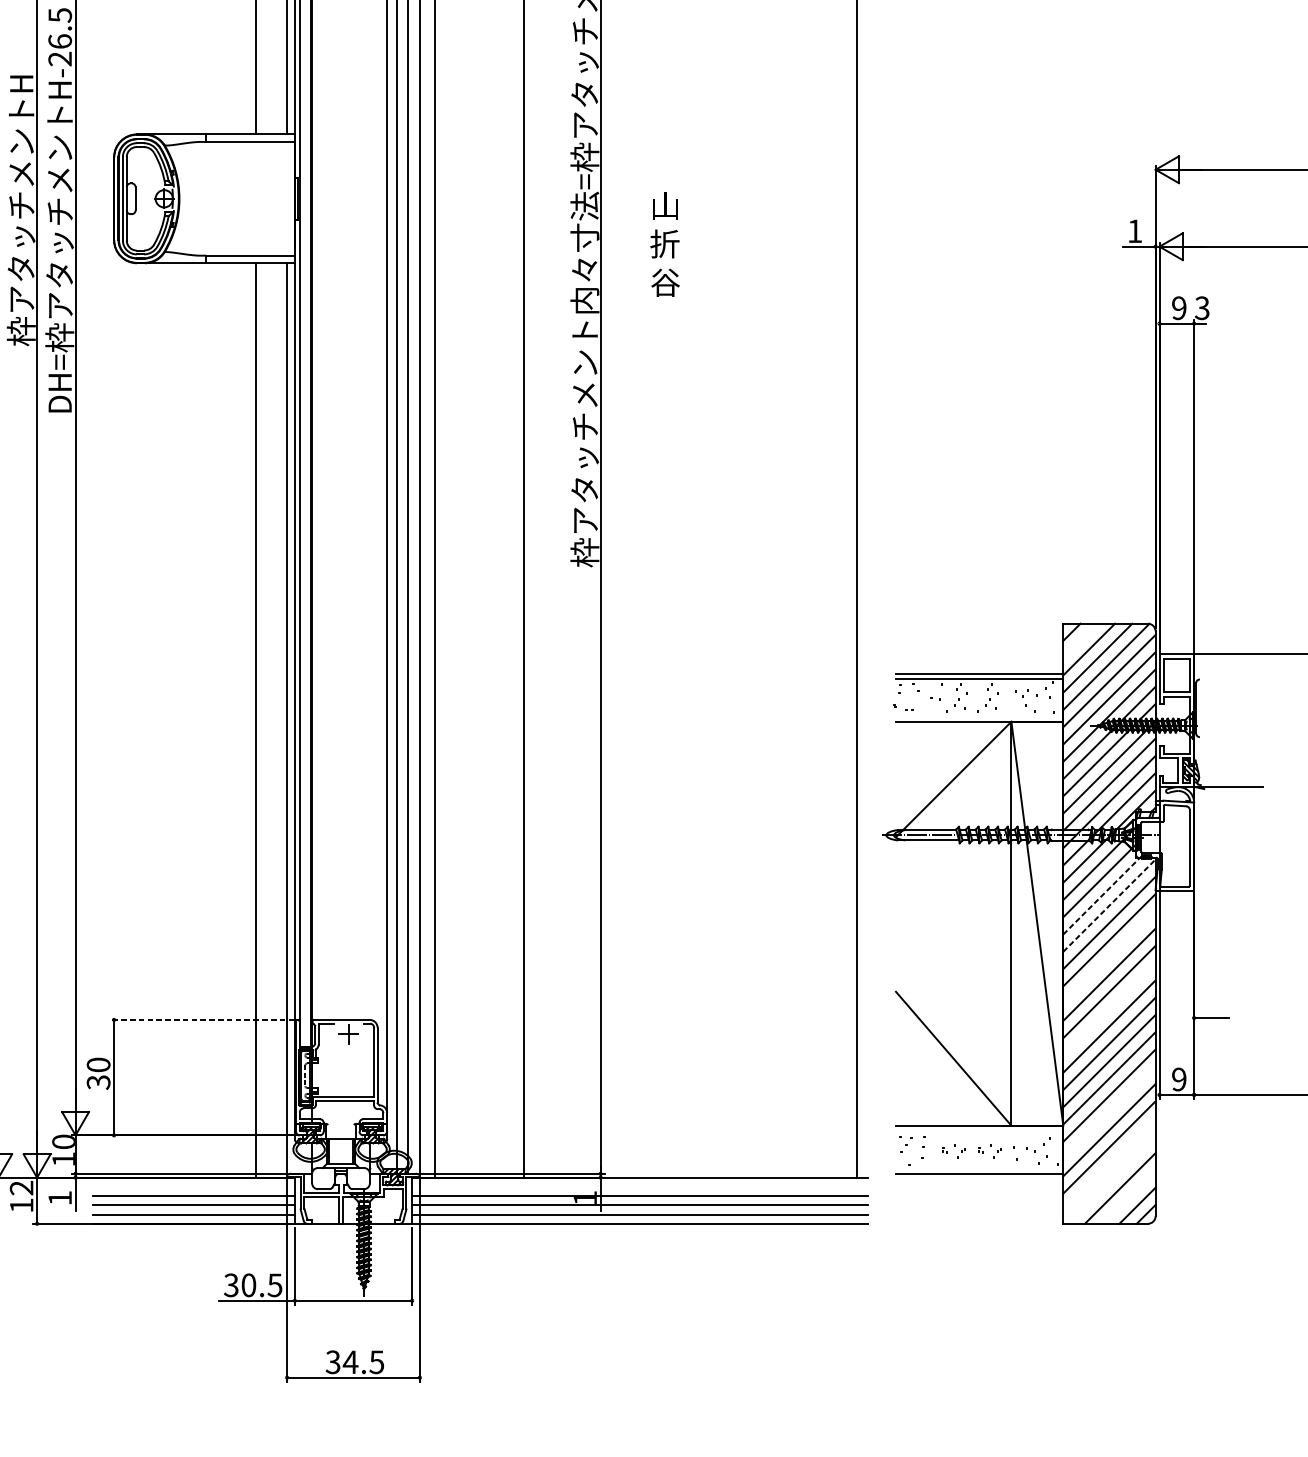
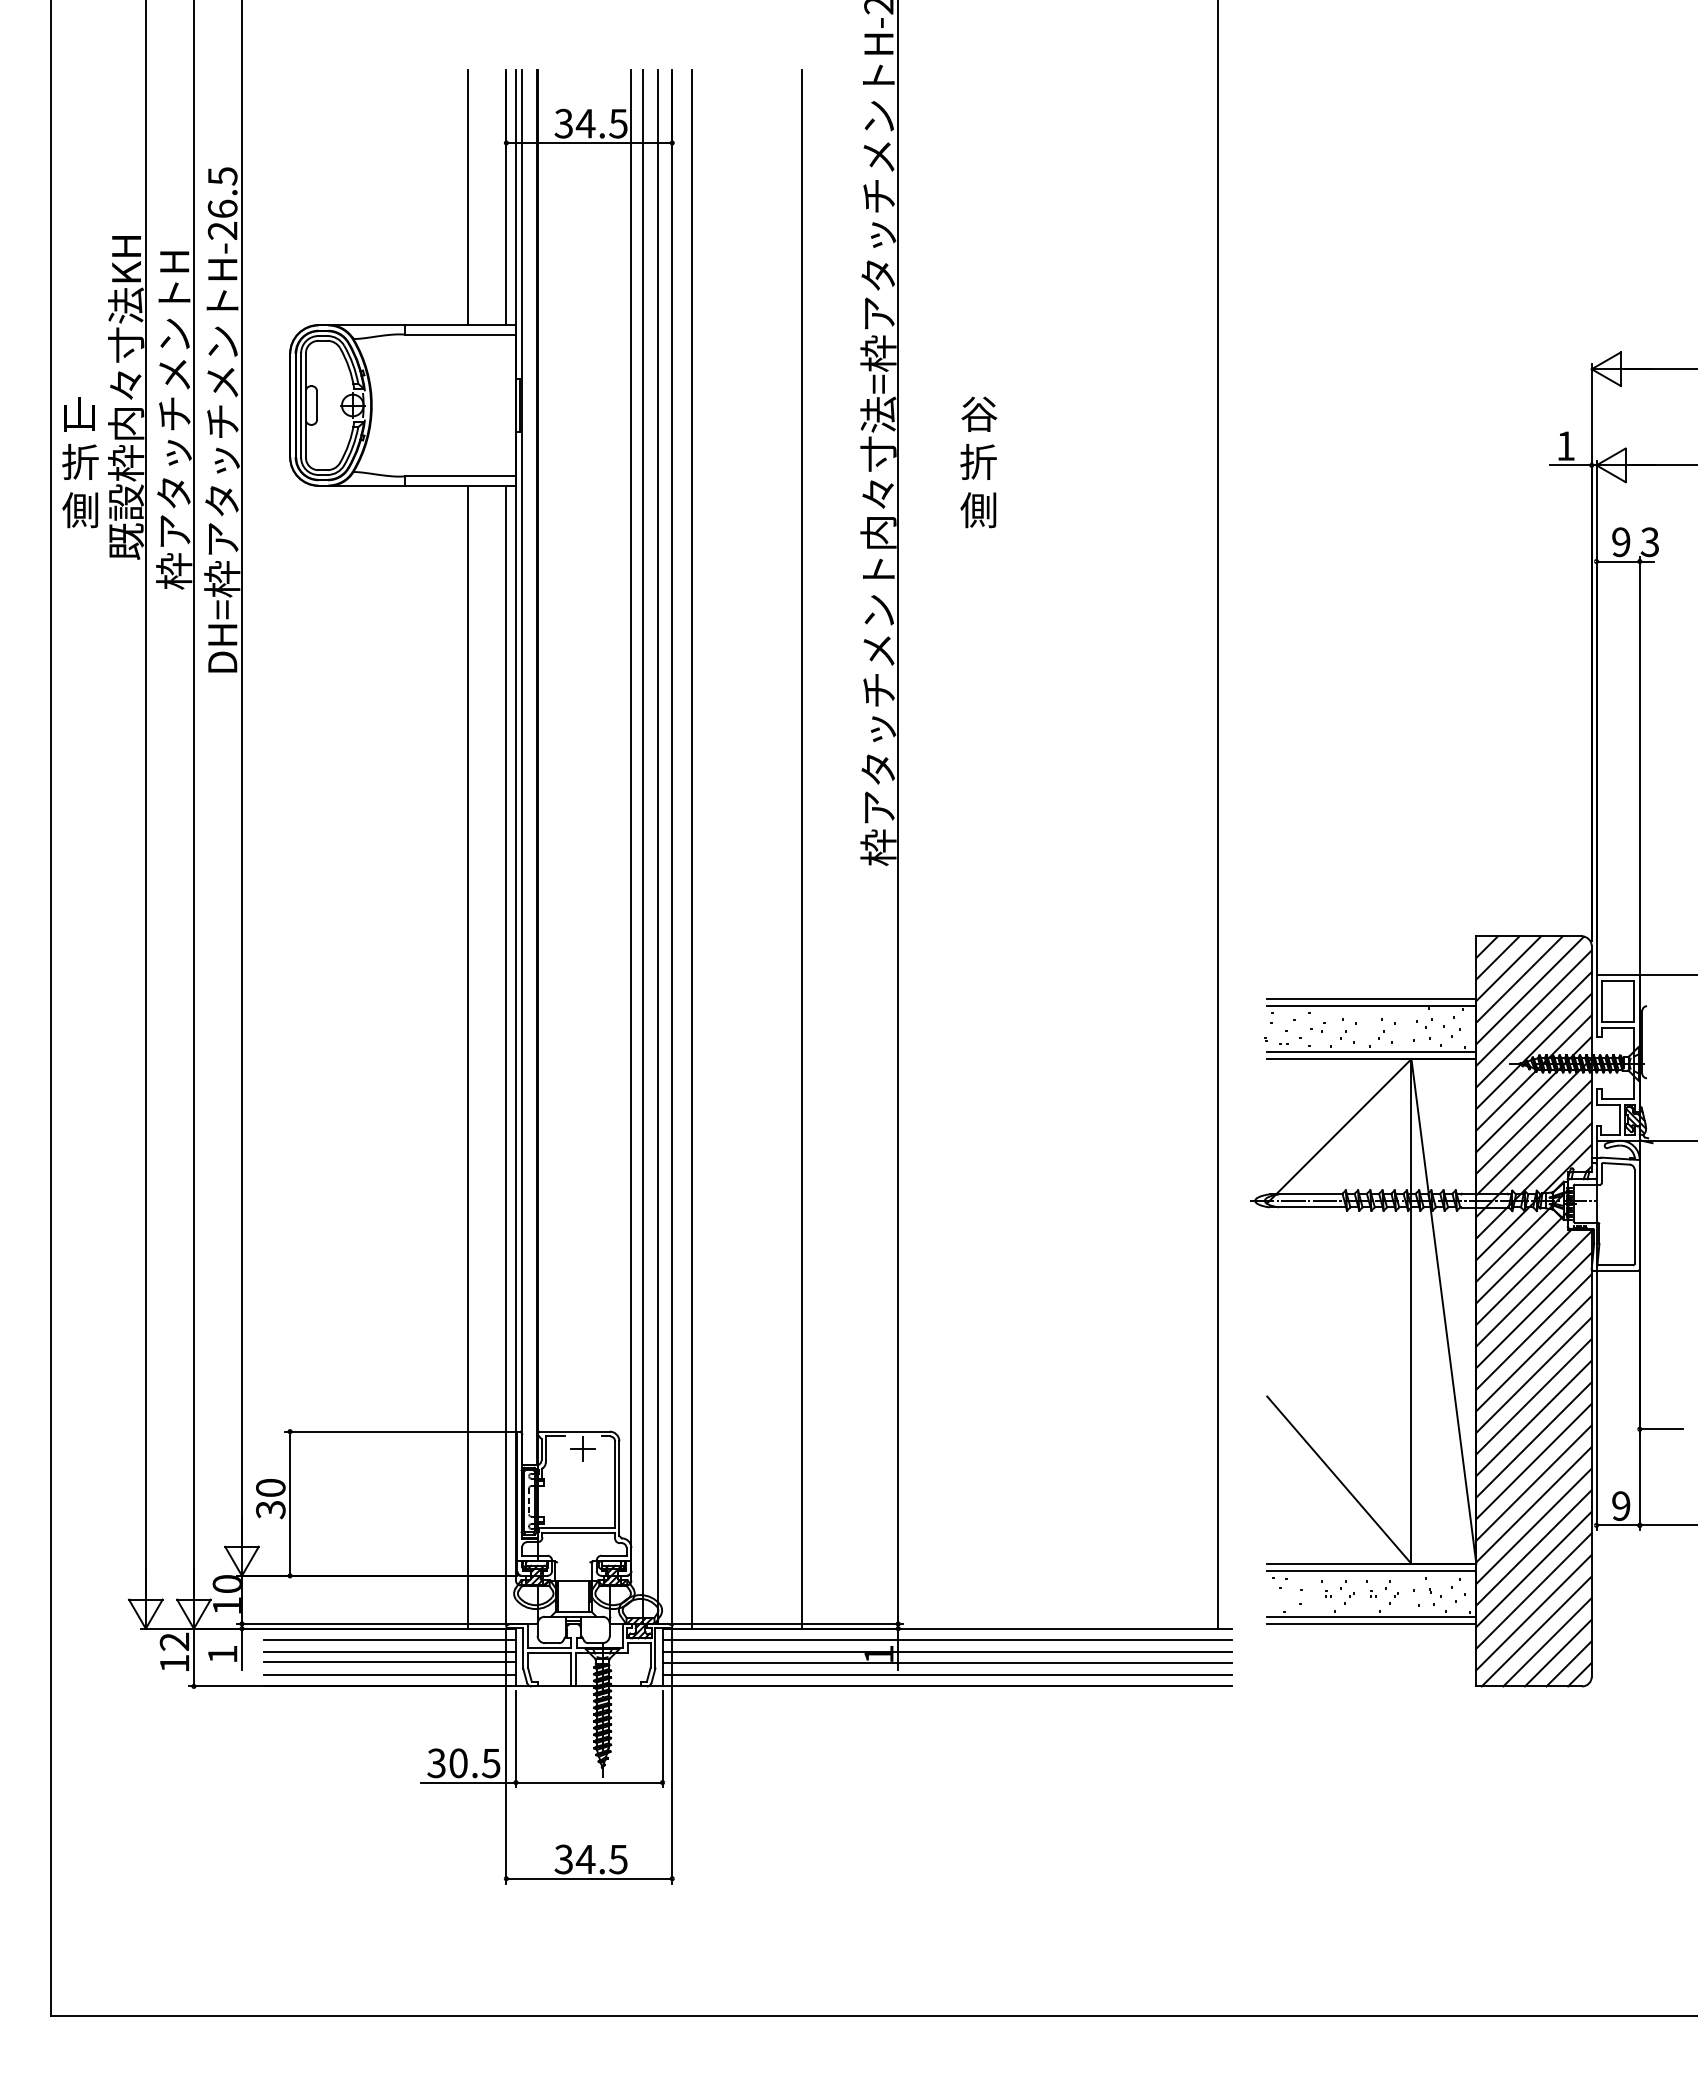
text: (665, 205) -> (979, 413), 山 -> 谷
text: (664, 282) -> (978, 510), 谷 -> 側
line: (1080, 640) -> (1497, 957), added
line: (979, 715) -> (1371, 1051), added
line: (1101, 895) -> (1524, 1276), dashed -> solid
line: (1109, 905) -> (1534, 1288), dashed -> solid
line: (1109, 957) -> (1533, 1353), added
line: (1109, 1009) -> (1533, 1418), added
line: (202, 1019) -> (400, 1431), dashed -> solid
line: (1109, 1112) -> (1533, 1547), added
line: (979, 1131) -> (1371, 1571), added
line: (1109, 1164) -> (1533, 1612), added
line: (979, 1167) -> (1371, 1616), added
line: (1111, 1179) -> (1536, 1631), added
line: (194, 1187) -> (390, 1640), added
line: (640, 1187) -> (947, 1640), added
line: (1128, 1196) -> (1557, 1652), added

